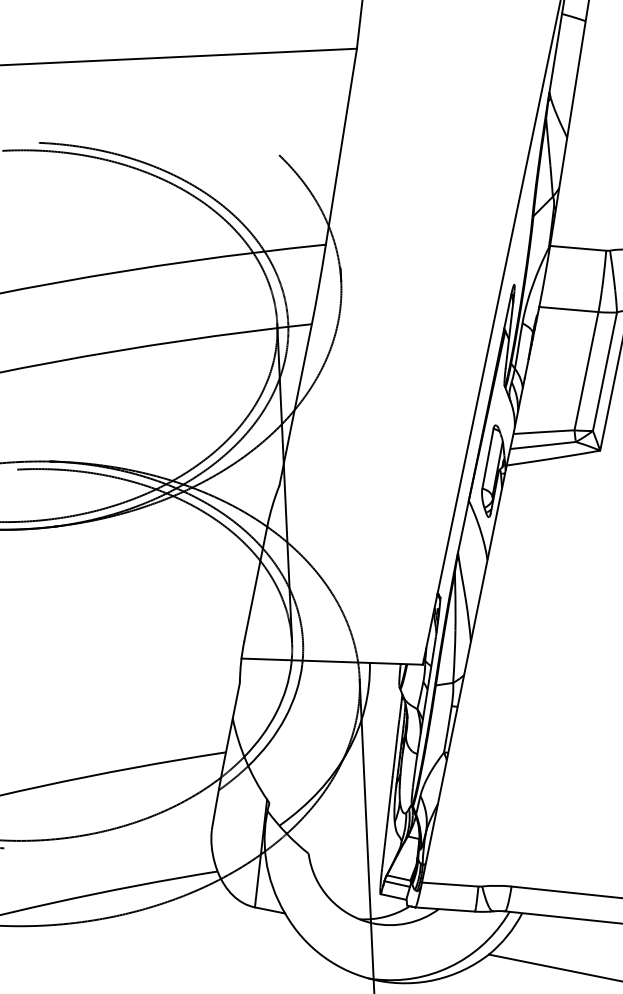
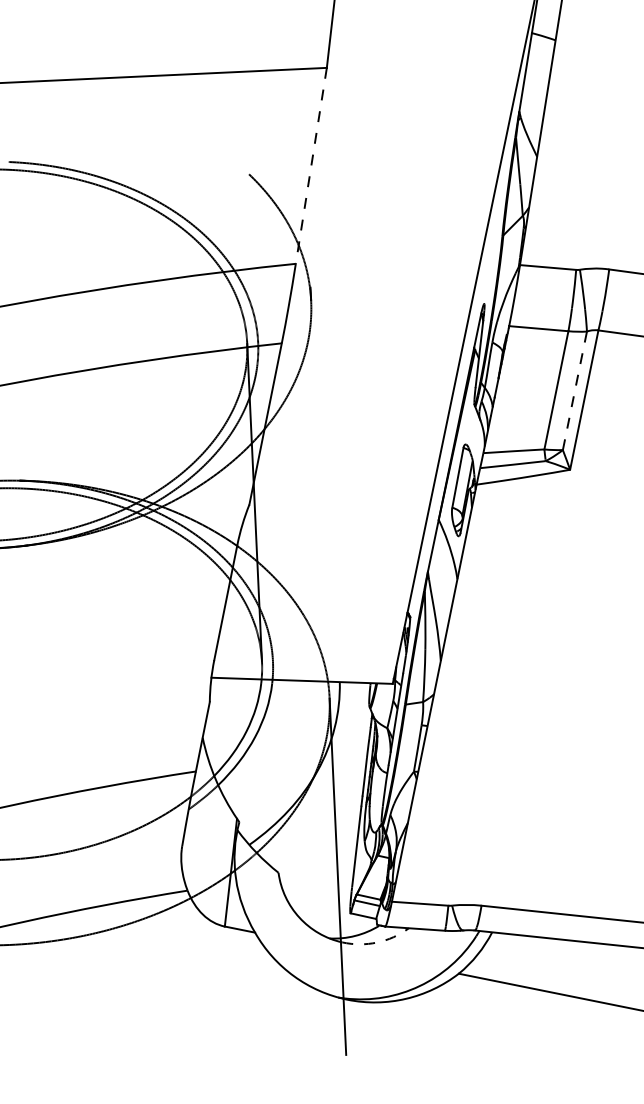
line: (341, 147) -> (311, 166), solid -> dashed
line: (605, 371) -> (575, 390), solid -> dashed
arc: (407, 923) -> (377, 942), solid -> dashed

